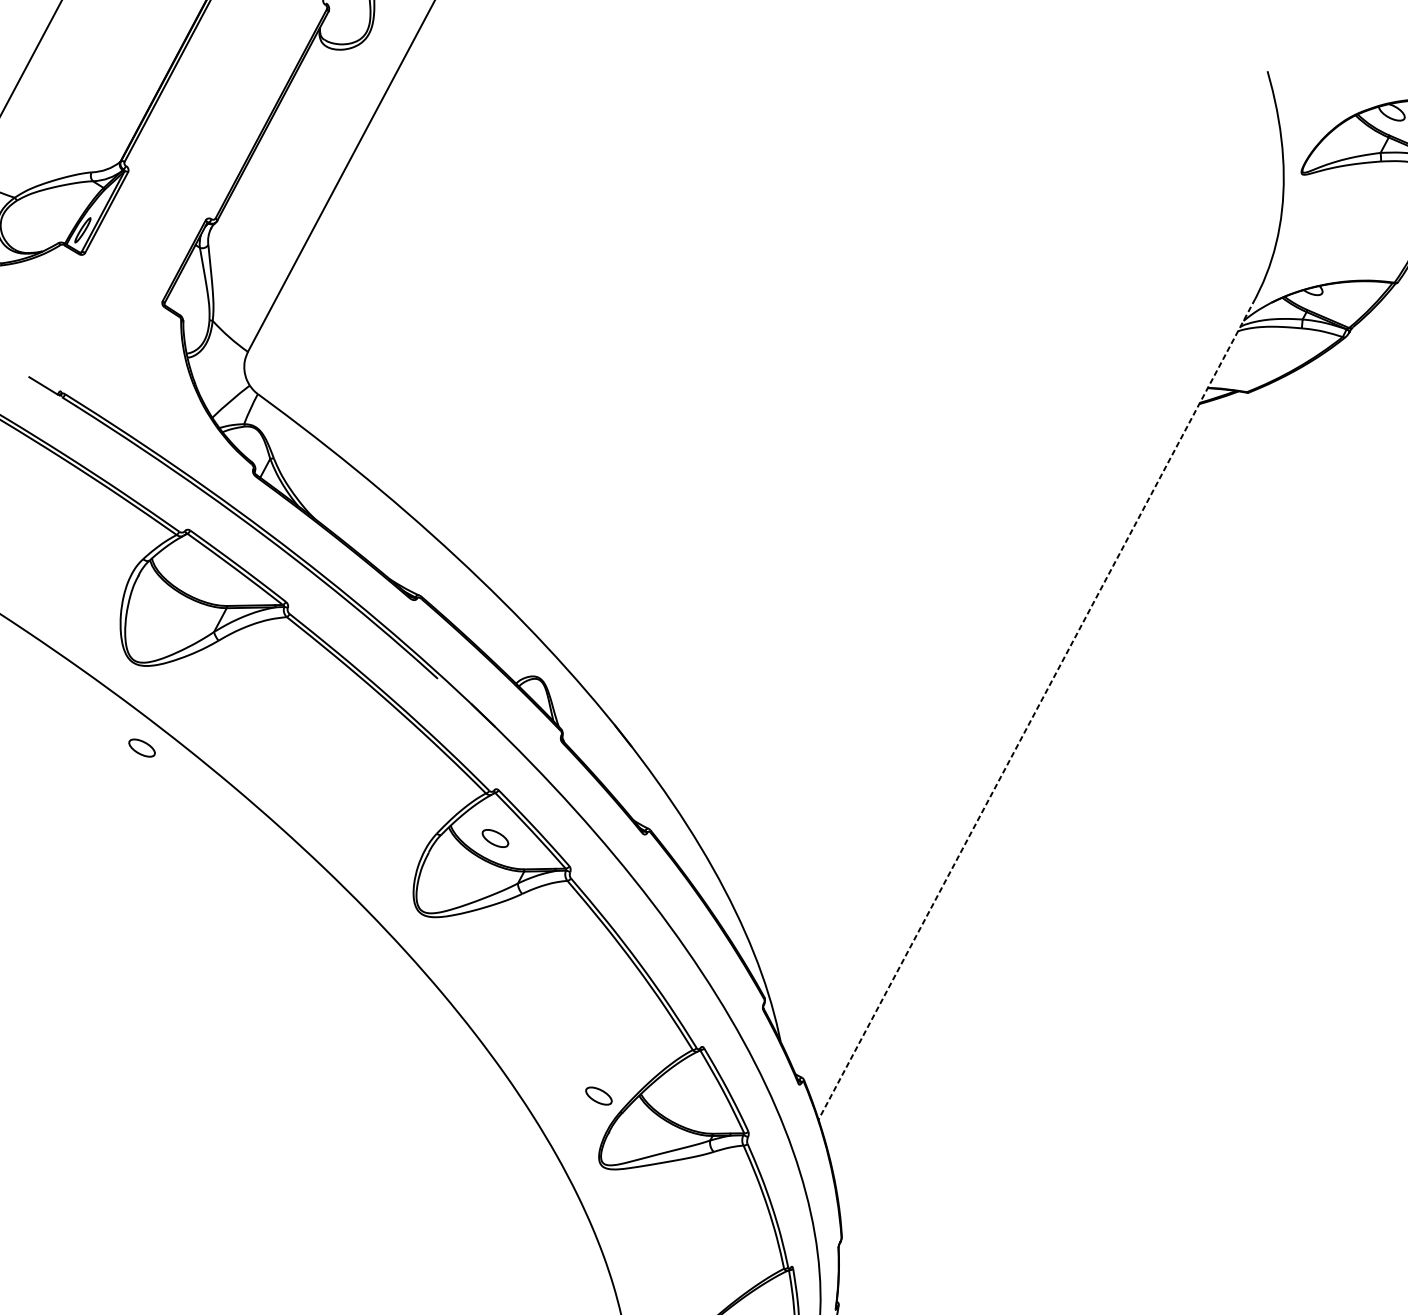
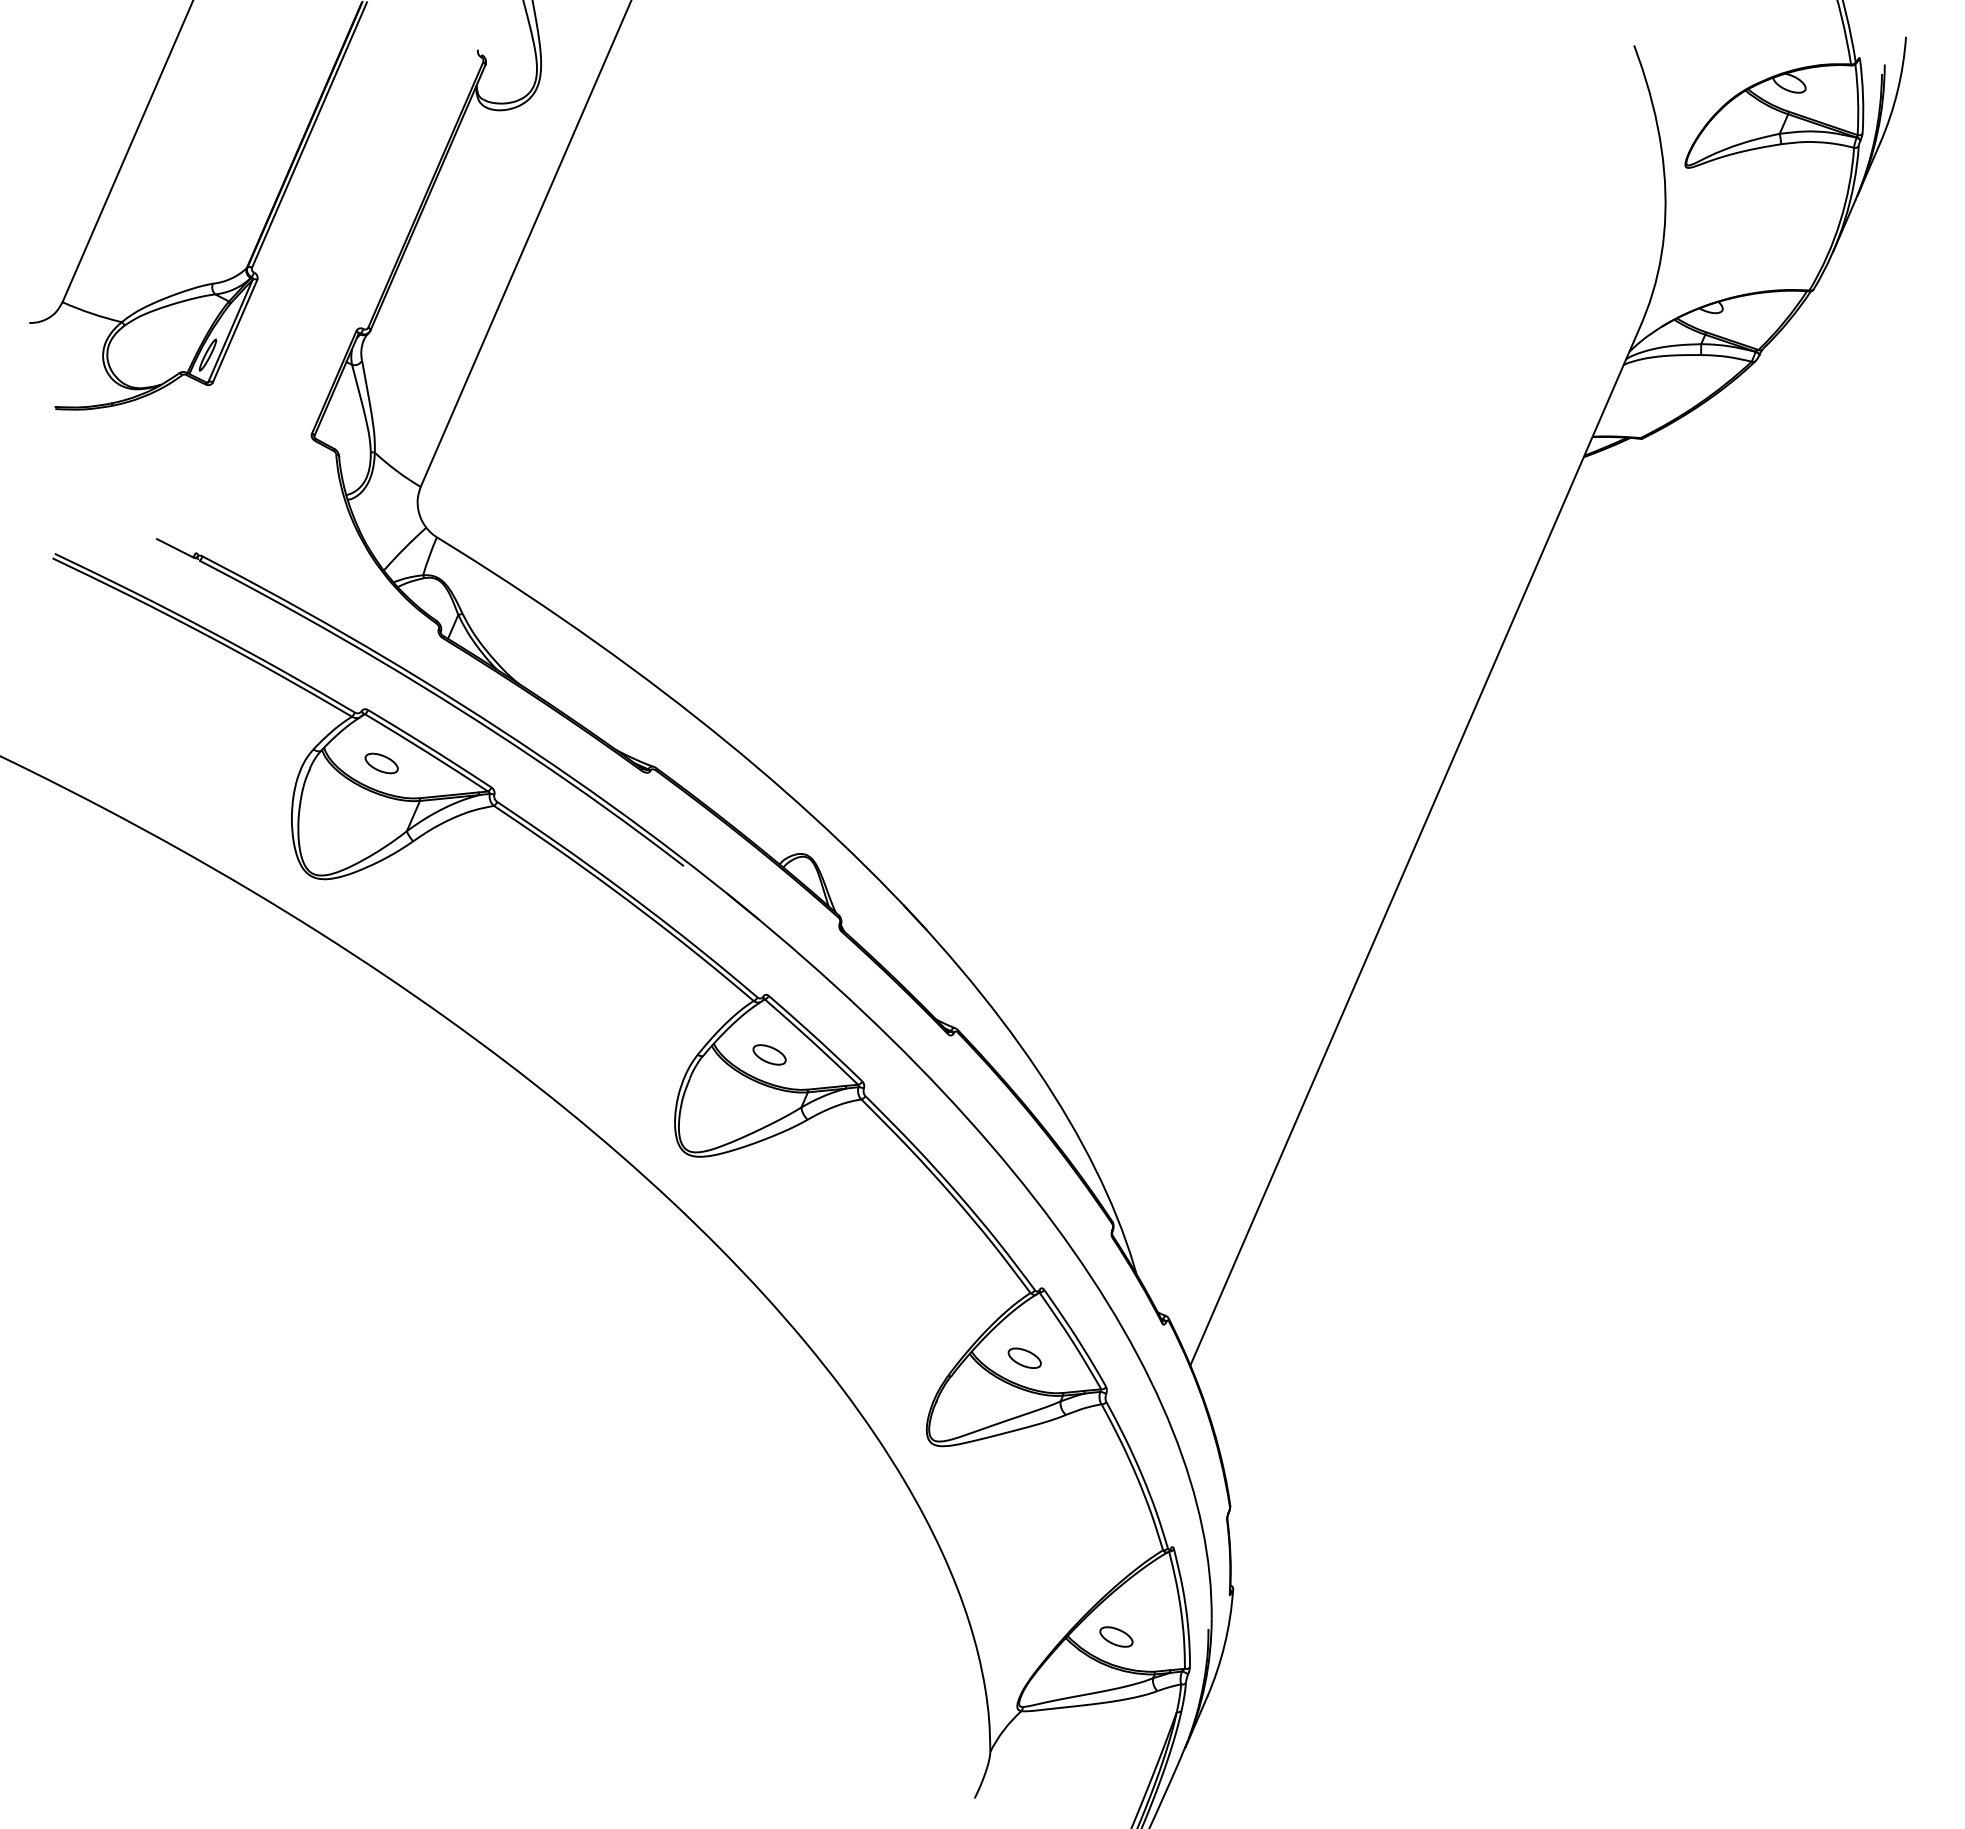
line: (1036, 709) -> (1415, 844), dashed -> solid
part: (141, 748) -> (381, 763), moved
part: (598, 1095) -> (1024, 1357), moved

